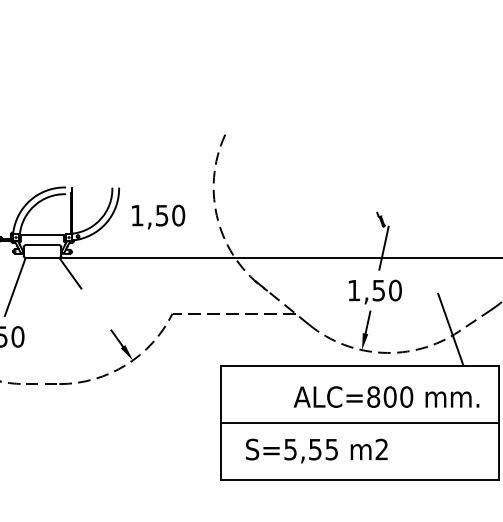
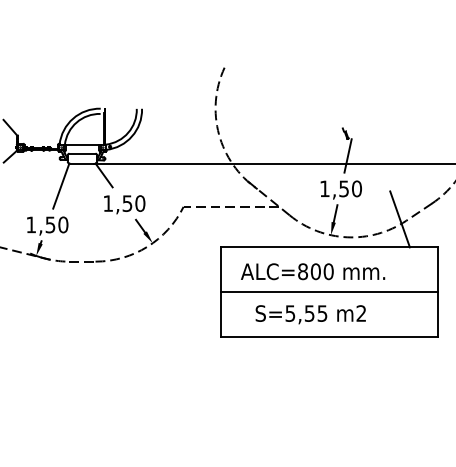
text: (158, 216) -> (124, 204), moved
text: (387, 396) -> (313, 271), moved
text: (316, 450) -> (310, 314), moved

